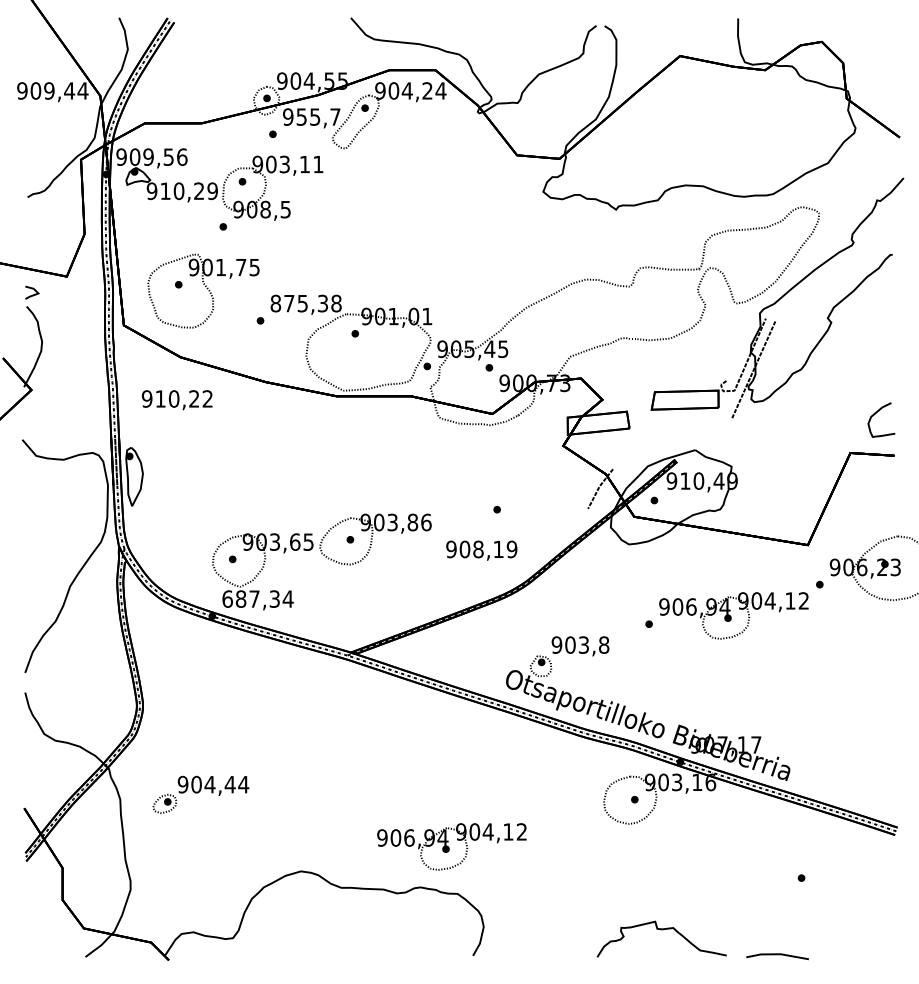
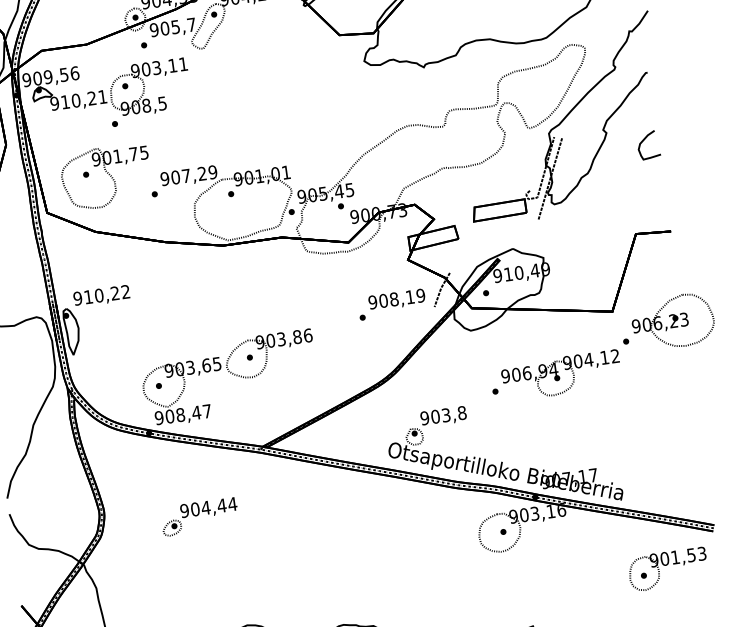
text: (301, 116) -> (164, 28), 955,7 -> 905,7
text: (212, 191) -> (102, 97), 910,29 -> 910,21
text: (305, 303) -> (188, 175), 875,38 -> 907,29
text: (177, 400) -> (102, 296), moved
curve: (876, 413) -> (643, 140), moved
text: (481, 550) -> (396, 299), moved
text: (257, 598) -> (182, 414), 687,34 -> 908,47
part: (200, 794) -> (199, 516), moved
part: (451, 846) -> (363, 589), removed
part: (832, 874) -> (668, 569), added

